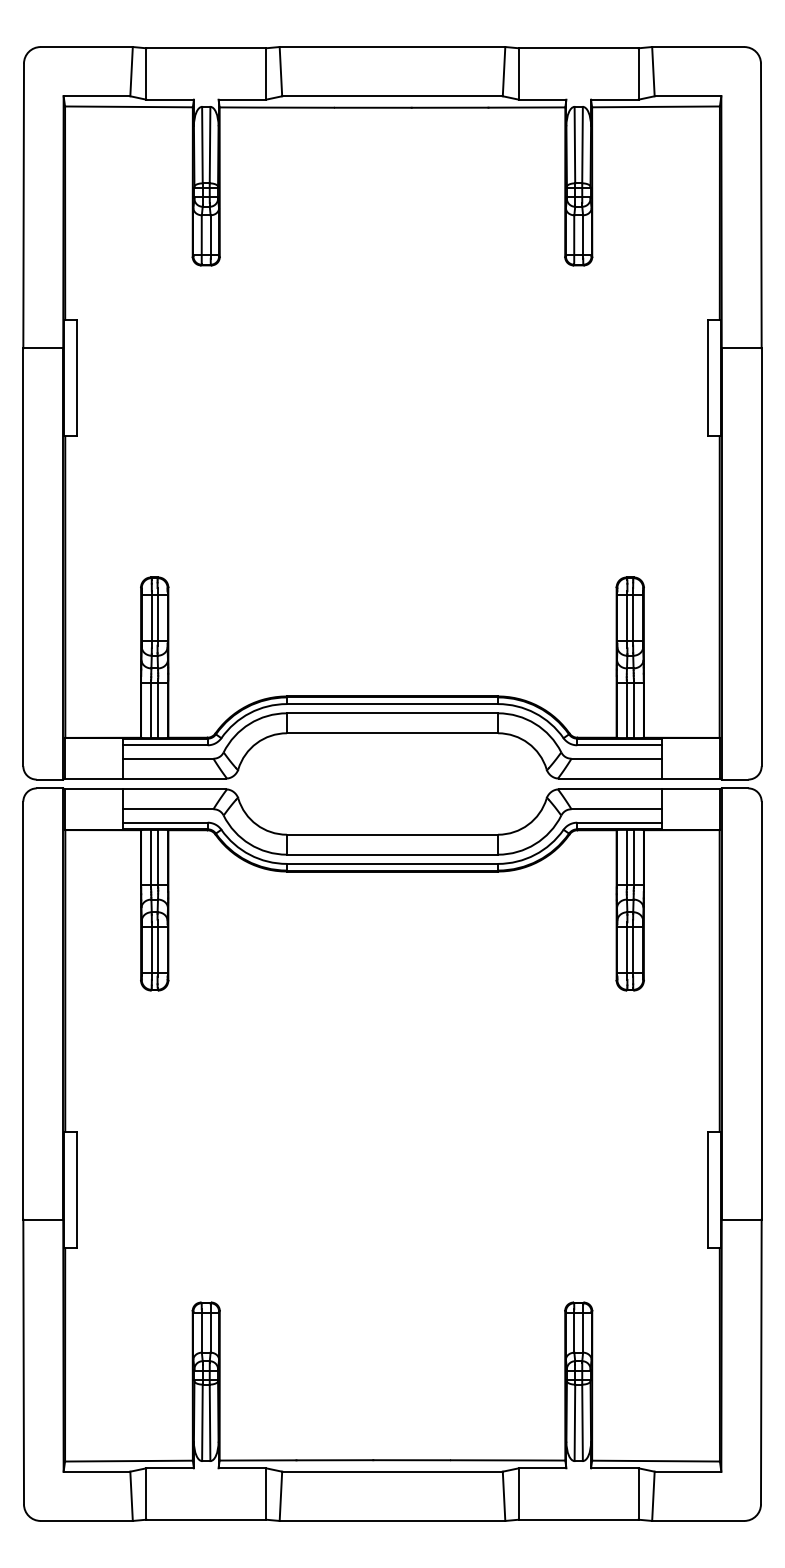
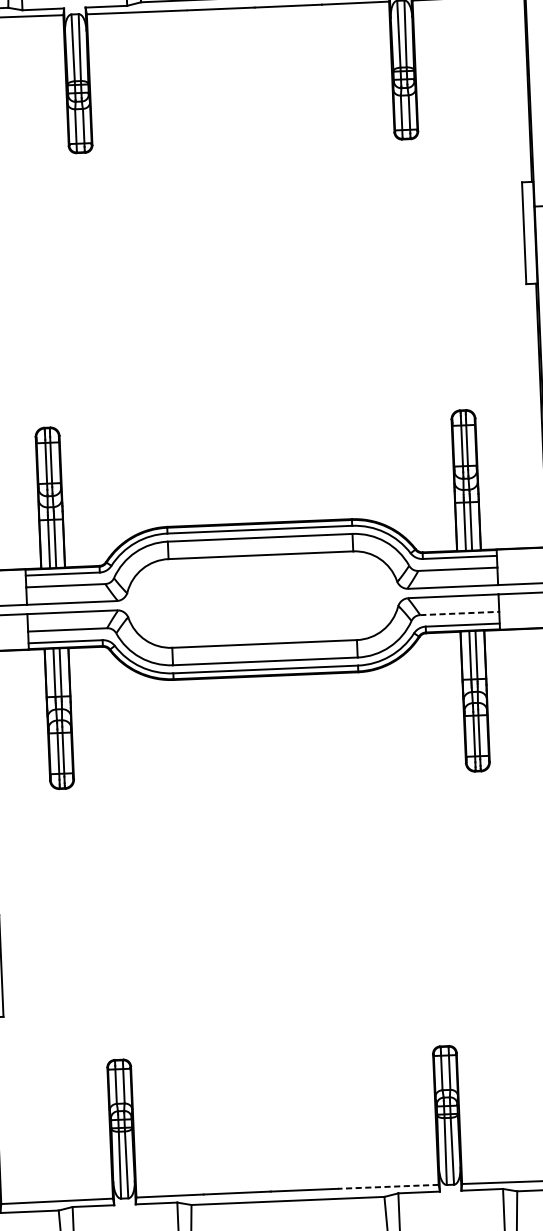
line: (617, 809) -> (460, 613), solid -> dashed
line: (507, 1460) -> (388, 1186), solid -> dashed

